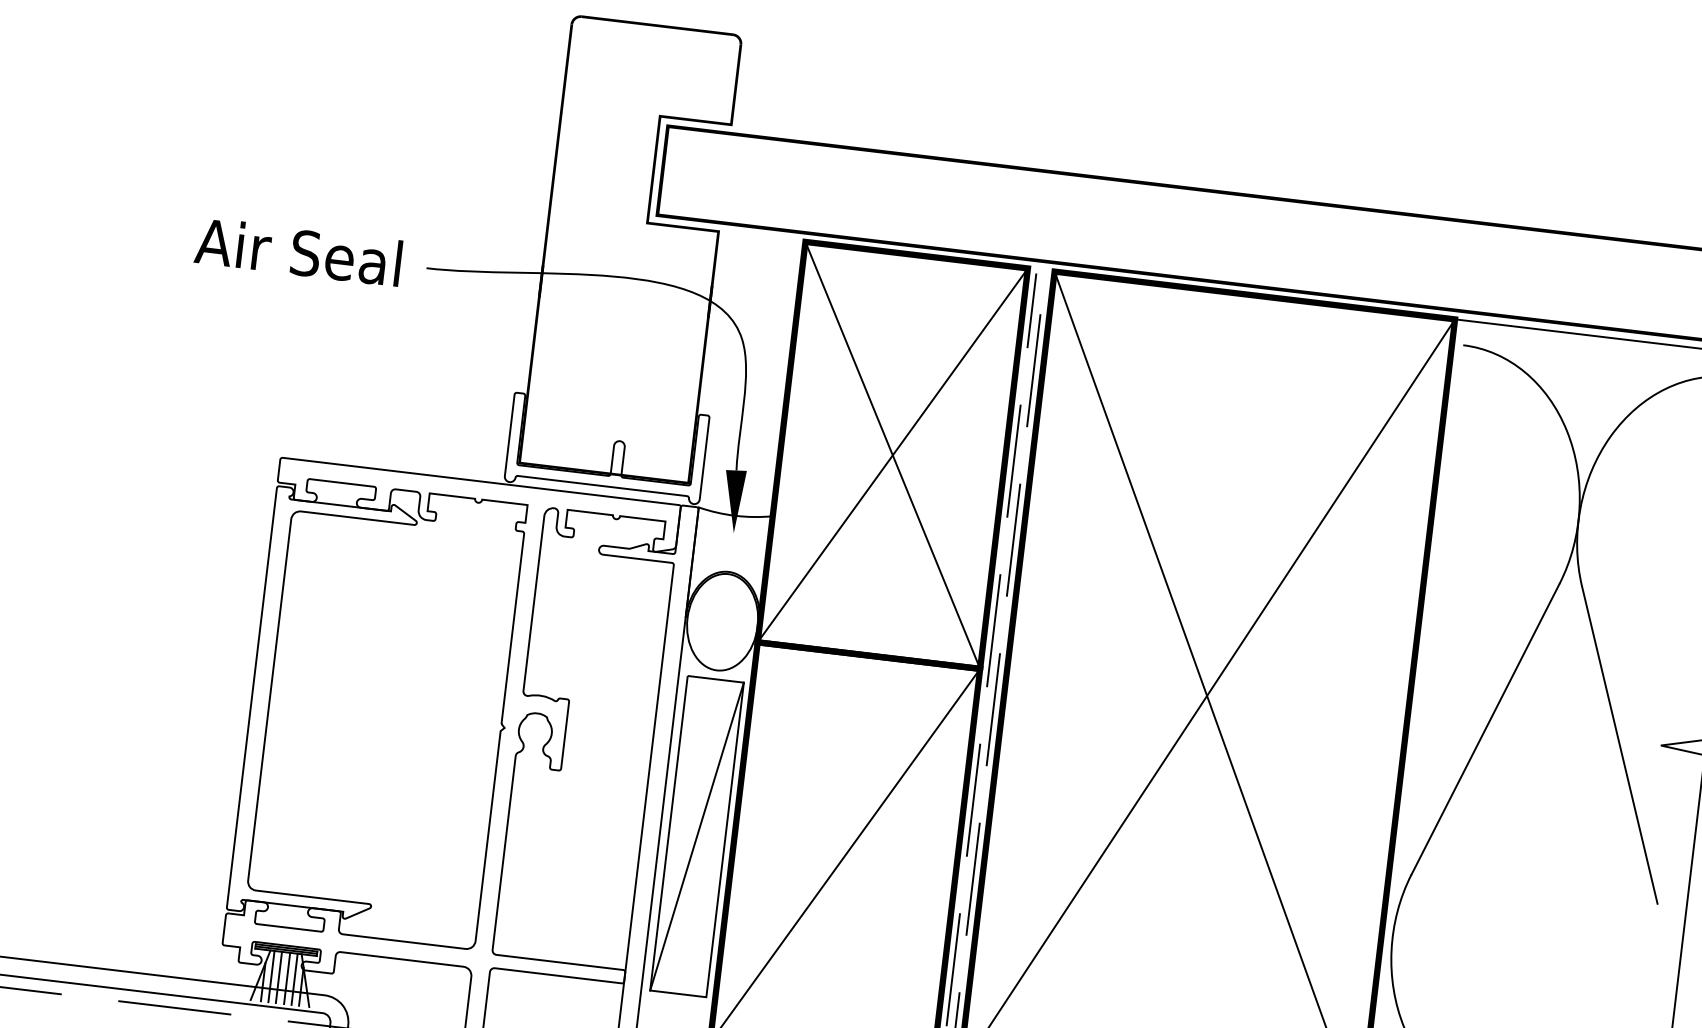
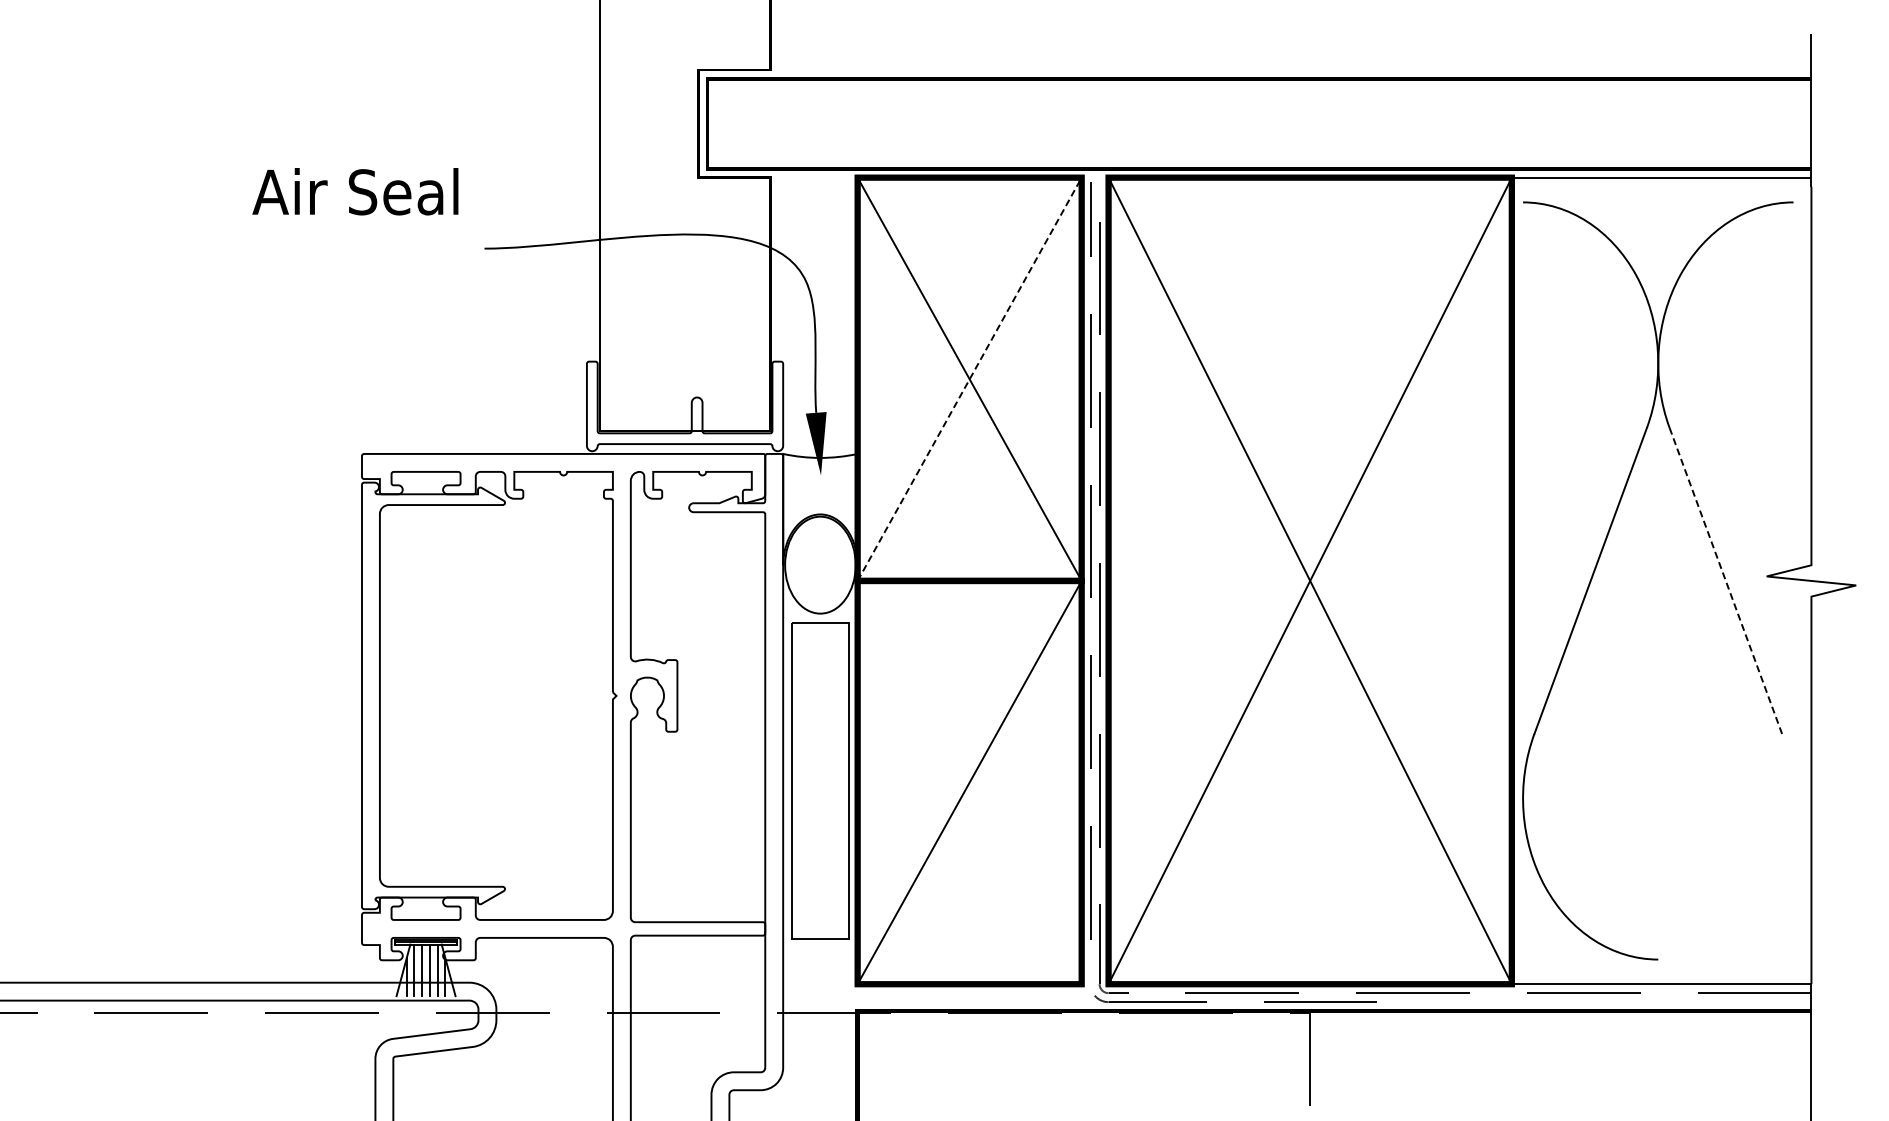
text: (298, 251) -> (355, 191), moved
line: (892, 455) -> (969, 379), solid -> dashed
line: (1619, 745) -> (1725, 581), solid -> dashed
line: (697, 836) -> (820, 780), removed

